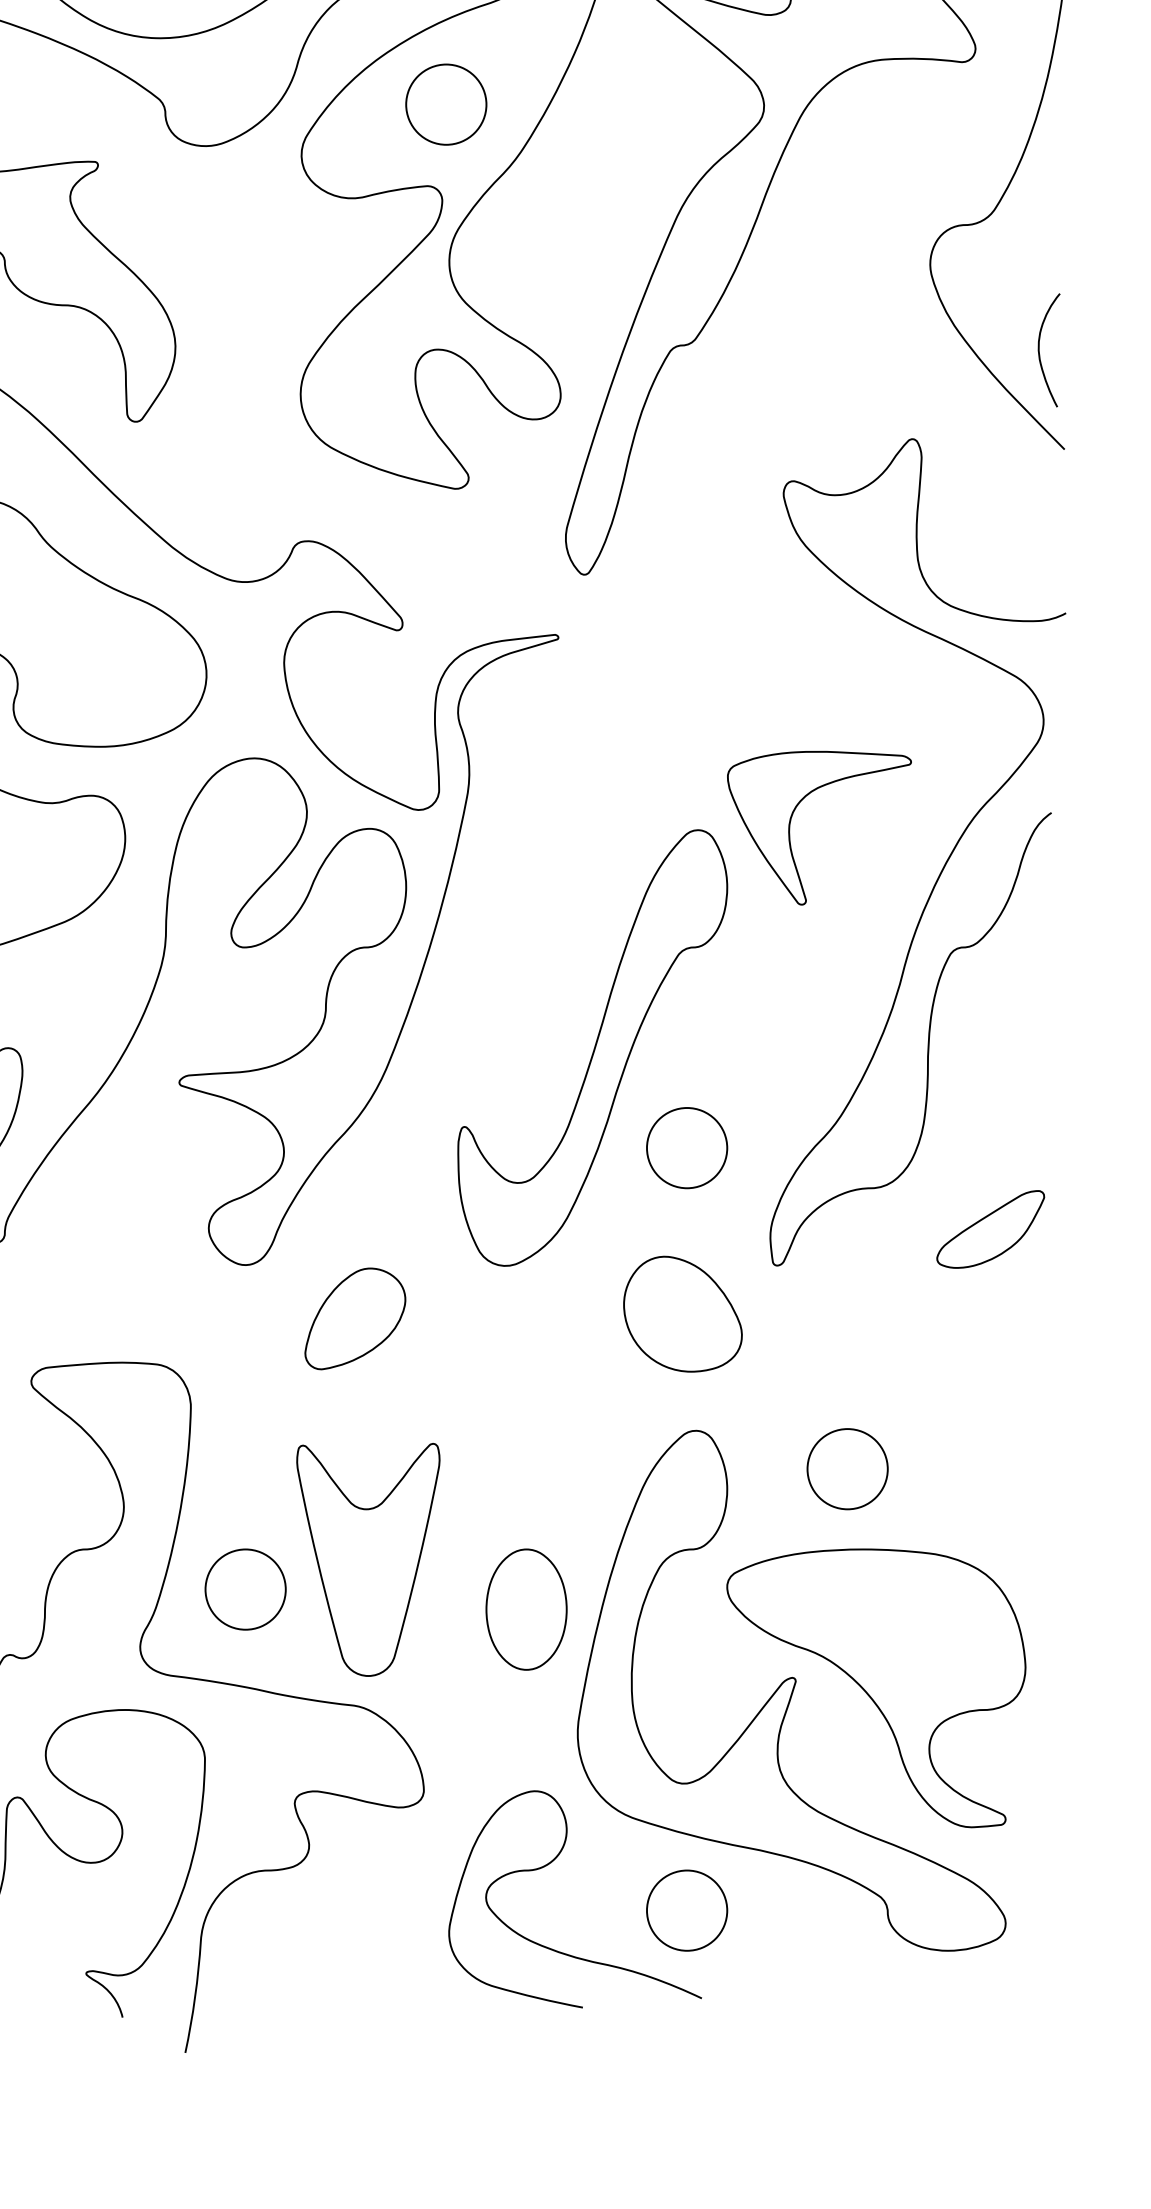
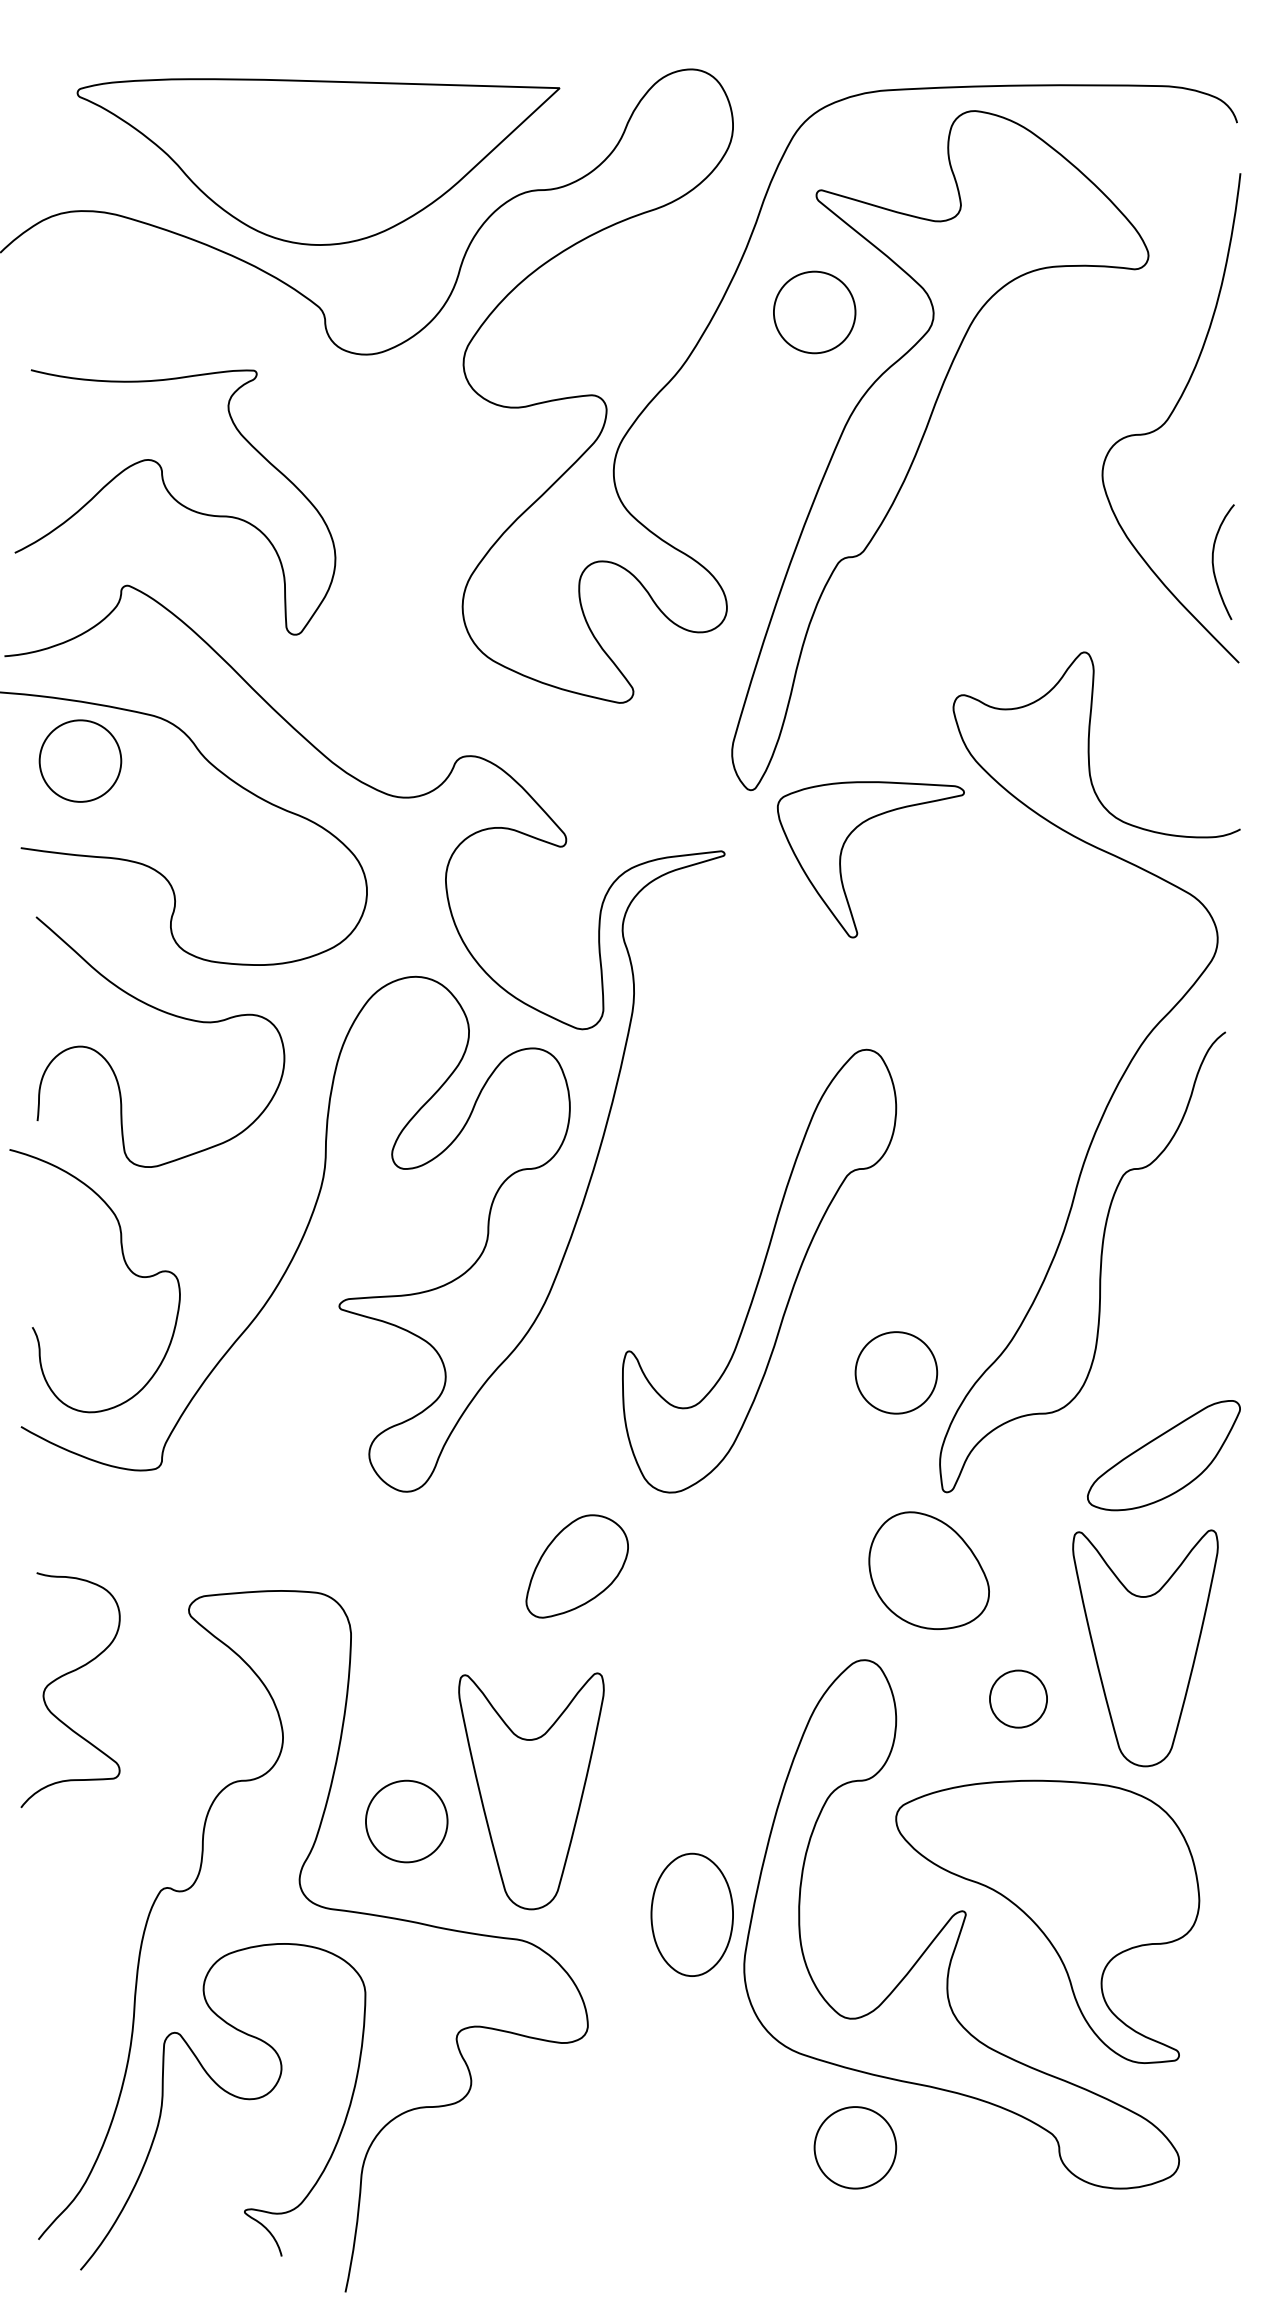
part: (446, 104) -> (814, 312), moved
part: (791, 821) -> (842, 852), moved
part: (687, 1147) -> (896, 1372), moved
part: (990, 1229) -> (1163, 1455), size x1.4
part: (682, 1314) -> (928, 1570), moved
part: (354, 1318) -> (576, 1566), moved
part: (972, 1419) -> (1145, 1648), added
part: (847, 1468) -> (1018, 1698), size x0.7
part: (525, 1609) -> (691, 1914), moved
curve: (550, 1864) -> (716, 2100), removed

